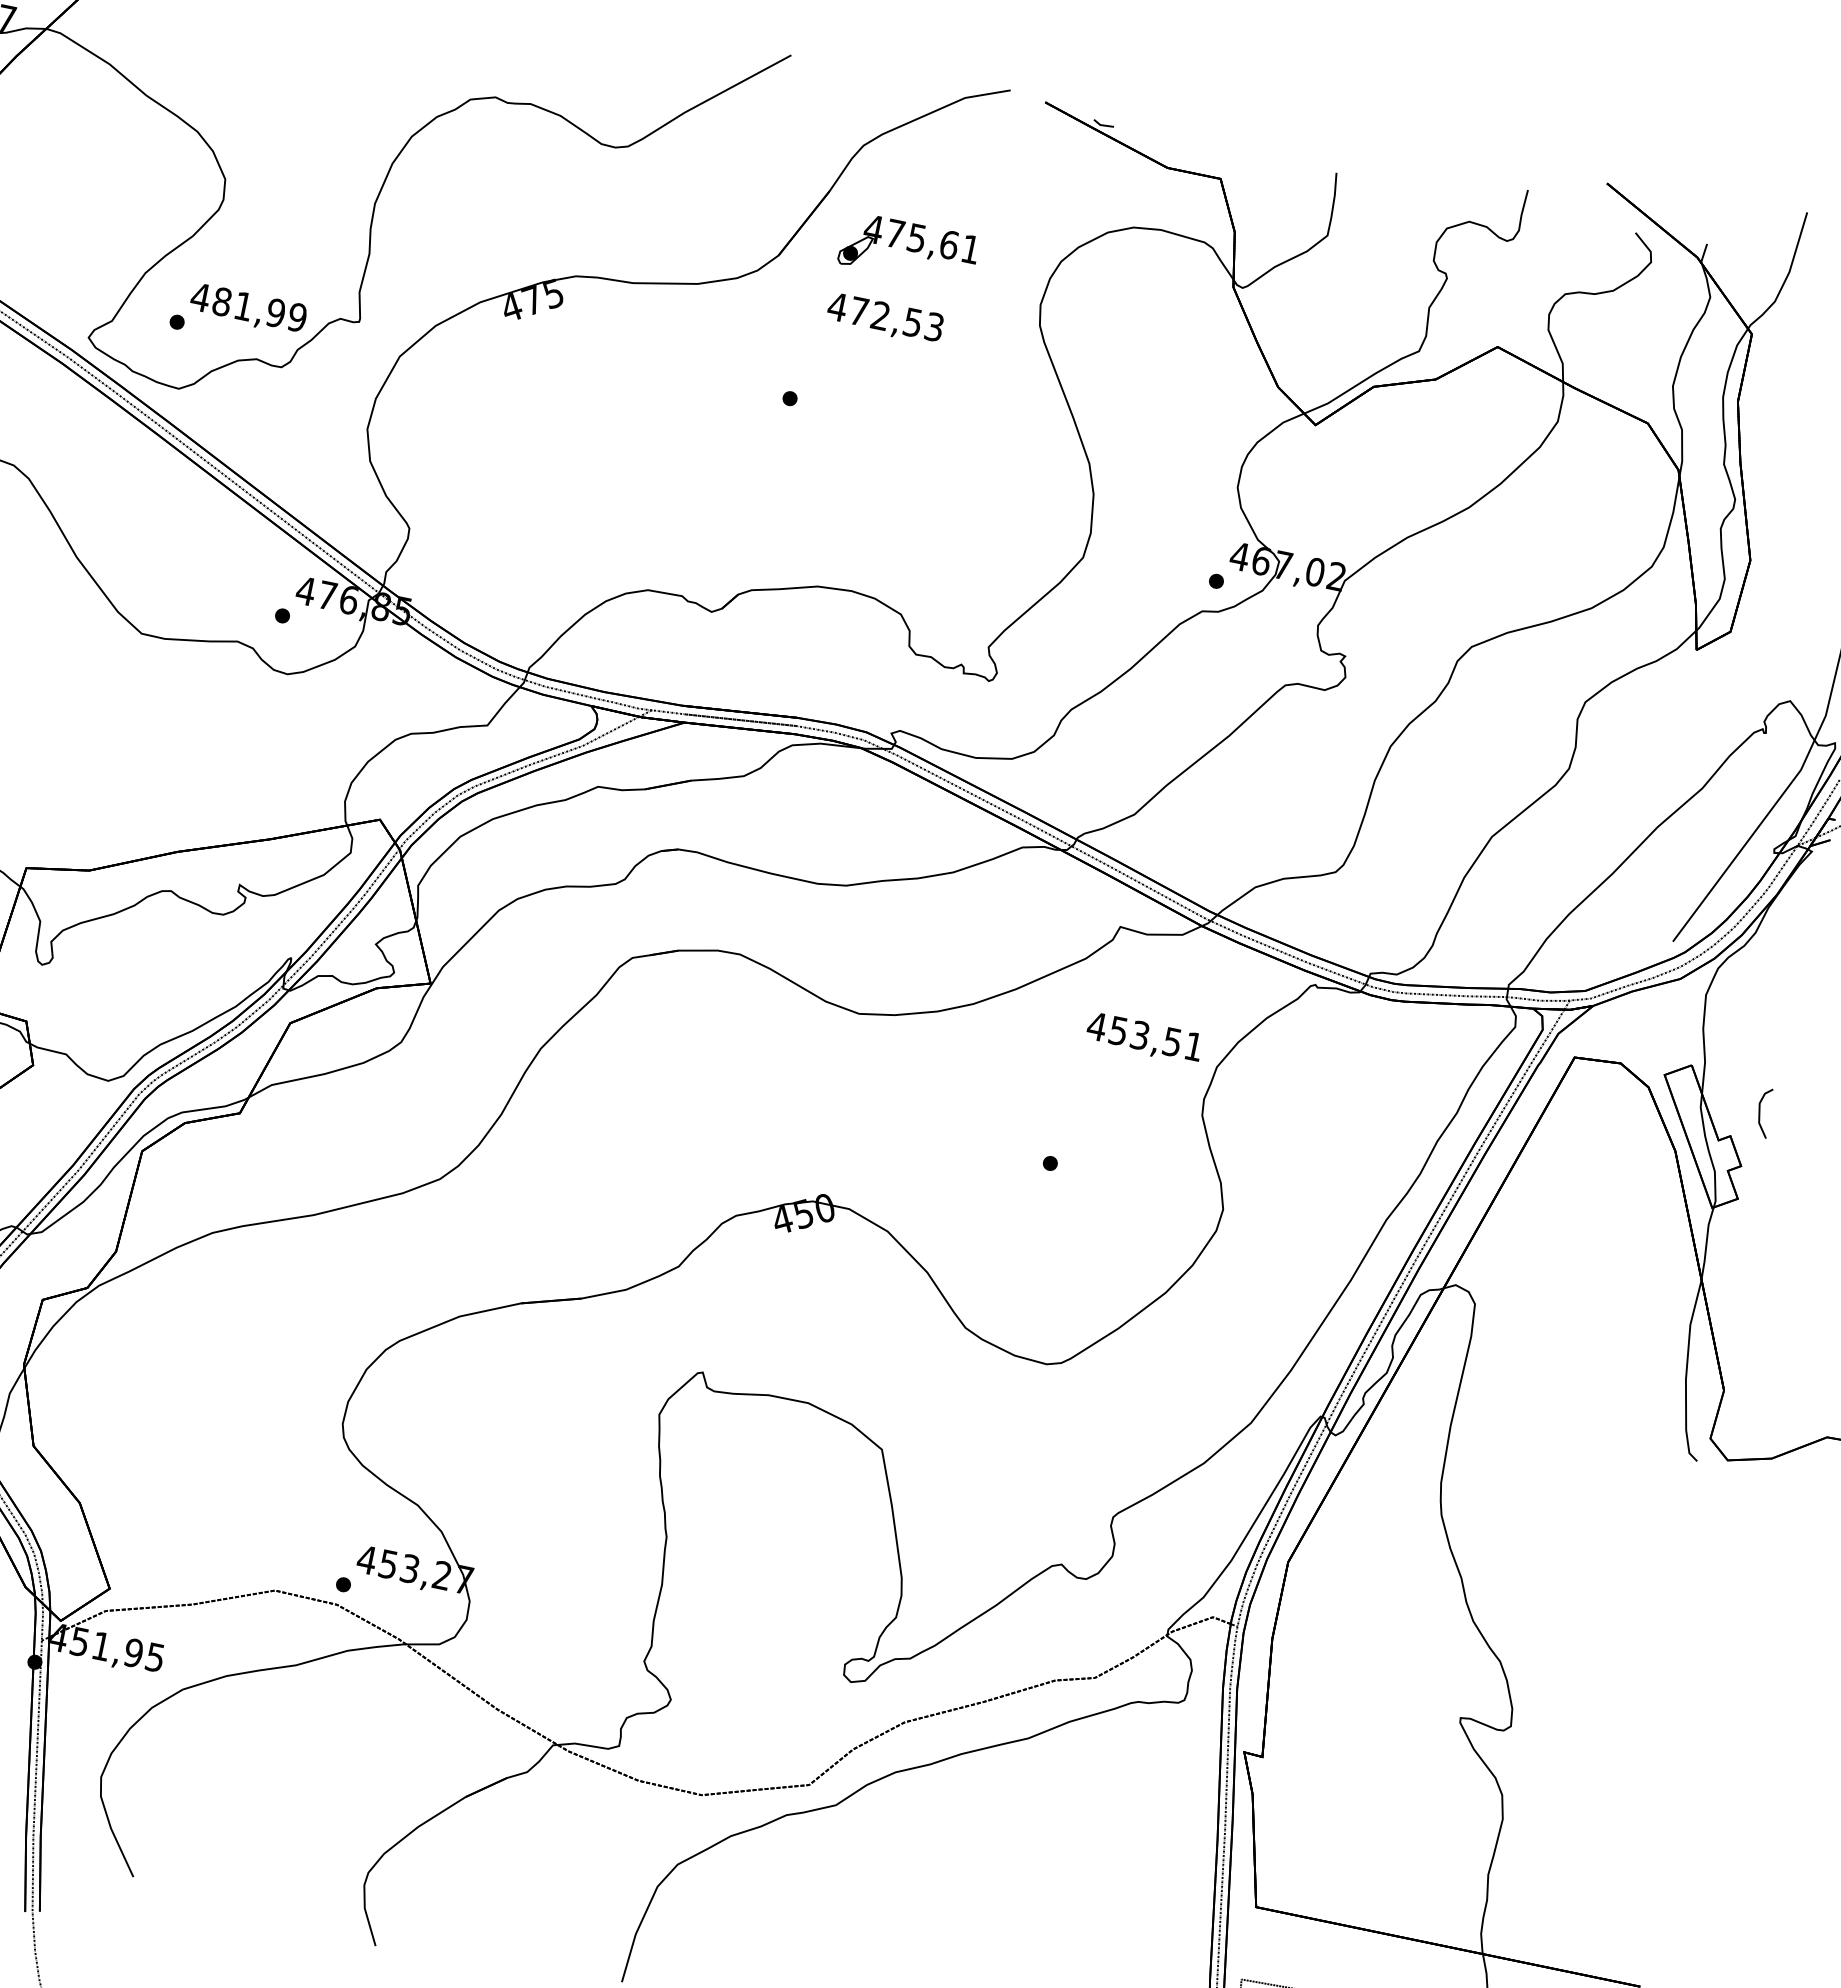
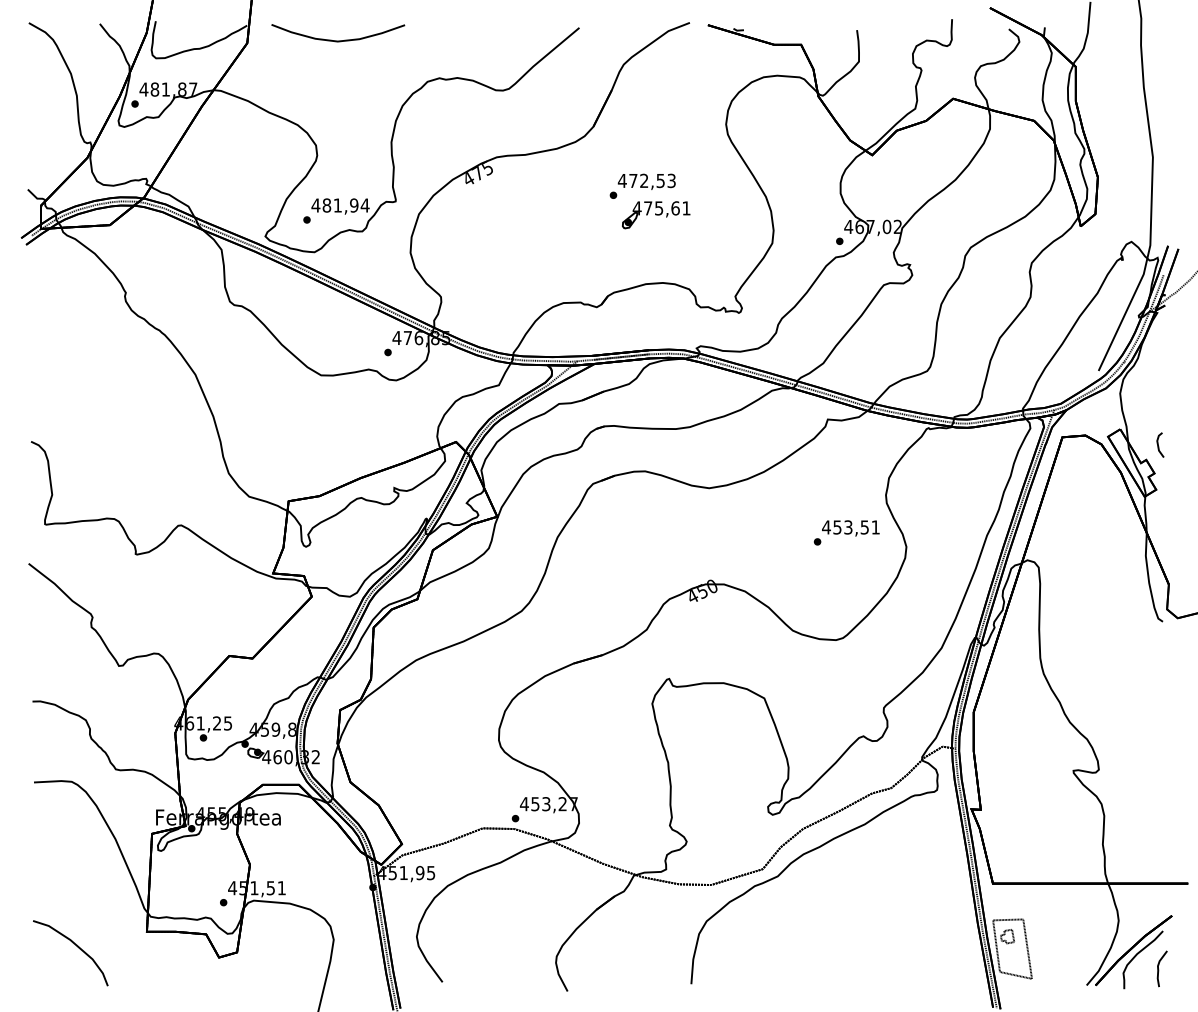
part: (908, 251) -> (656, 215), moved
text: (296, 317) -> (364, 205), 481,99 -> 481,94
text: (884, 318) -> (646, 181), moved
text: (1143, 1038) -> (850, 528), moved

